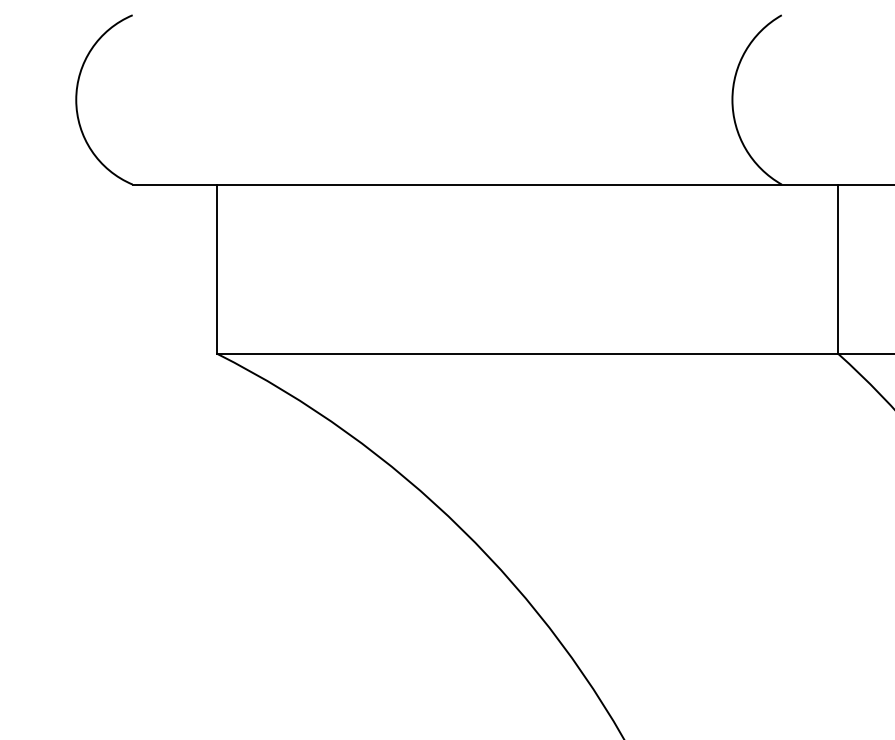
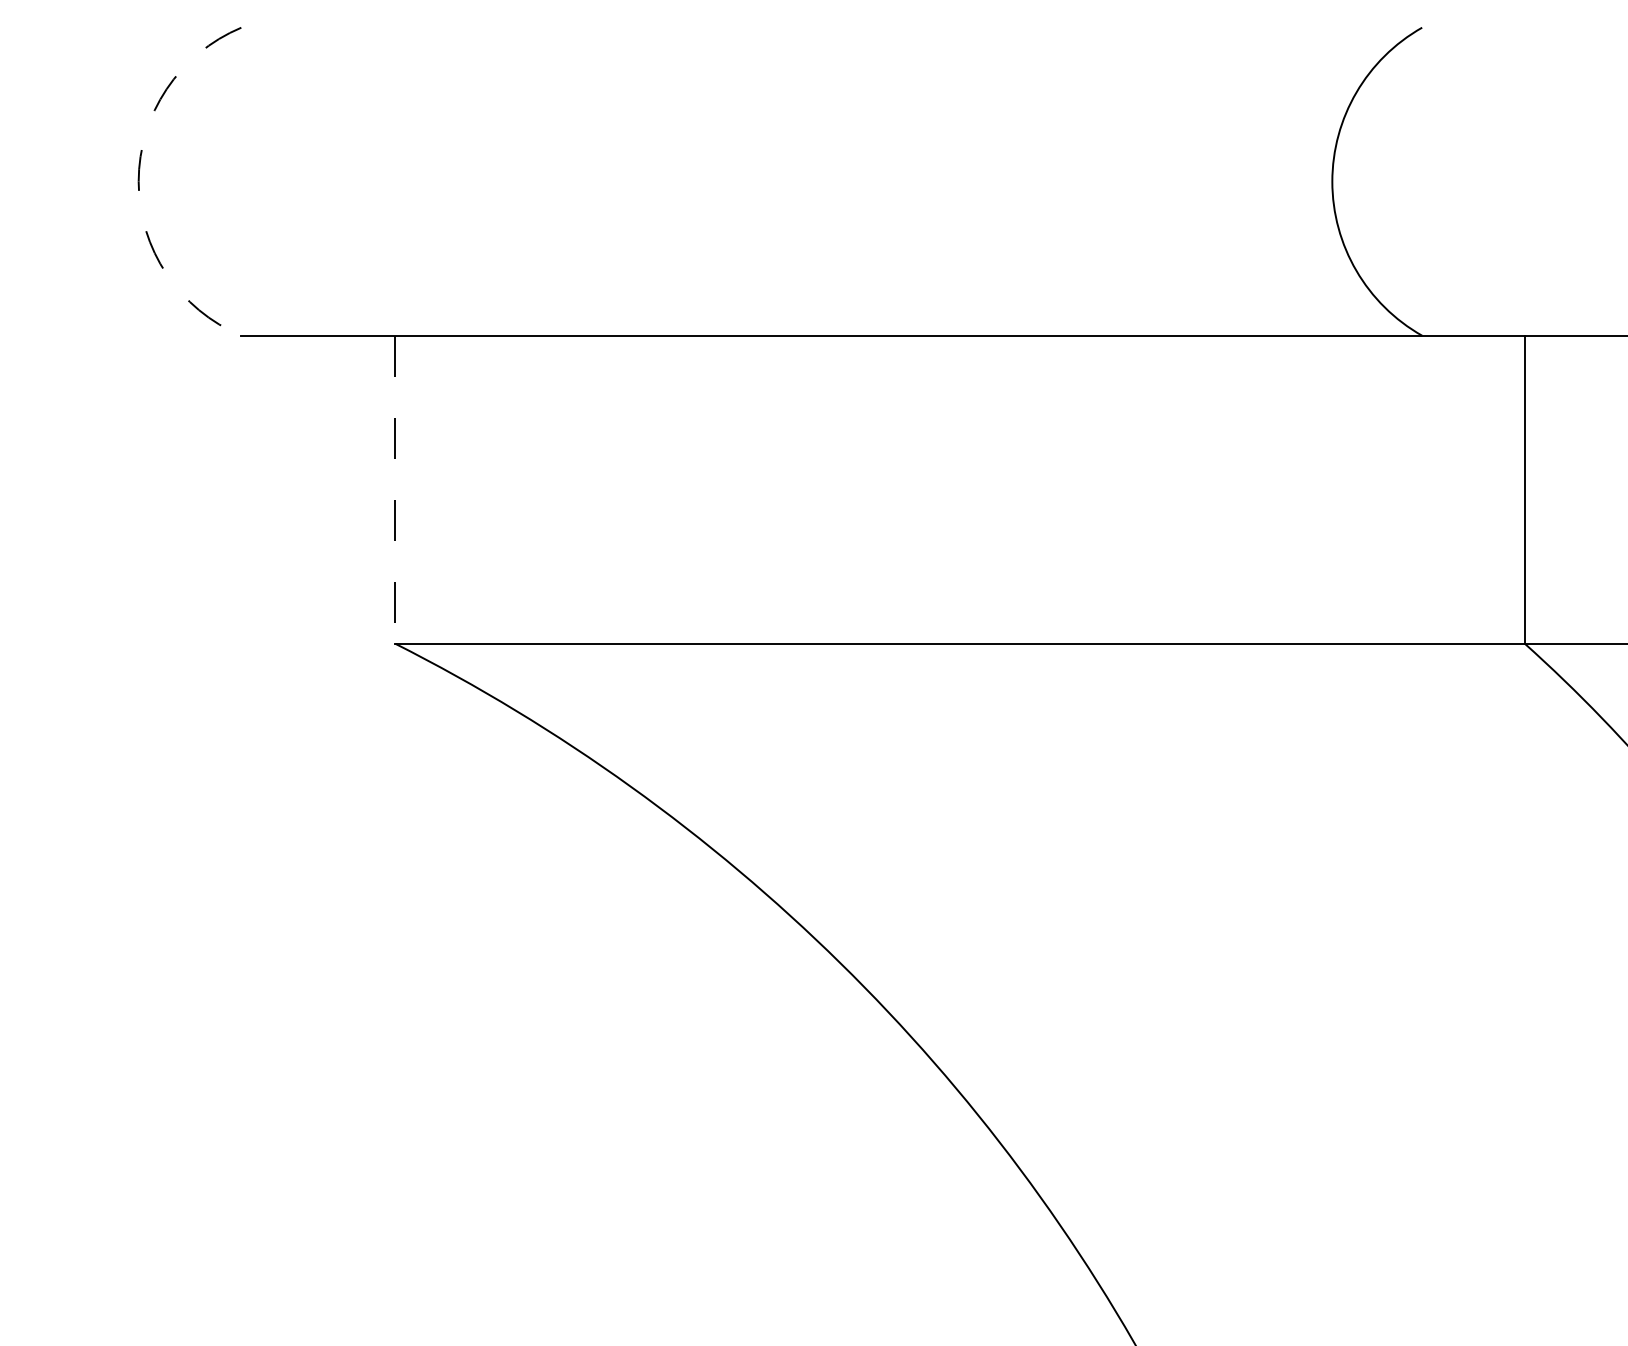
arc: (76, 99) -> (139, 180), solid -> dashed
line: (217, 269) -> (395, 490), solid -> dashed

